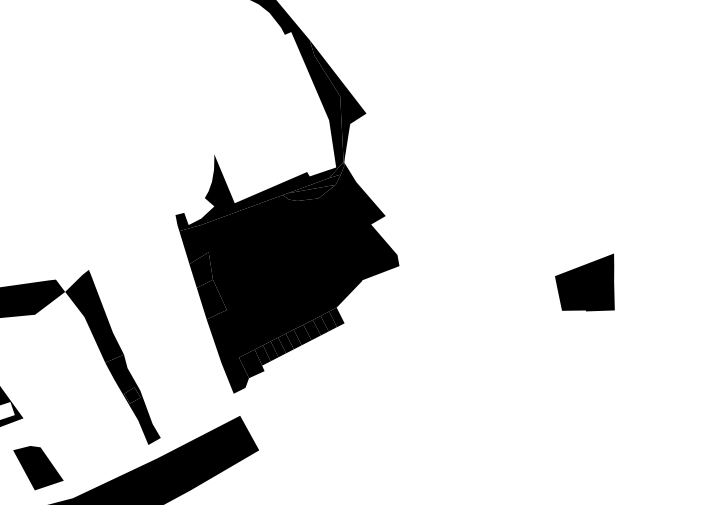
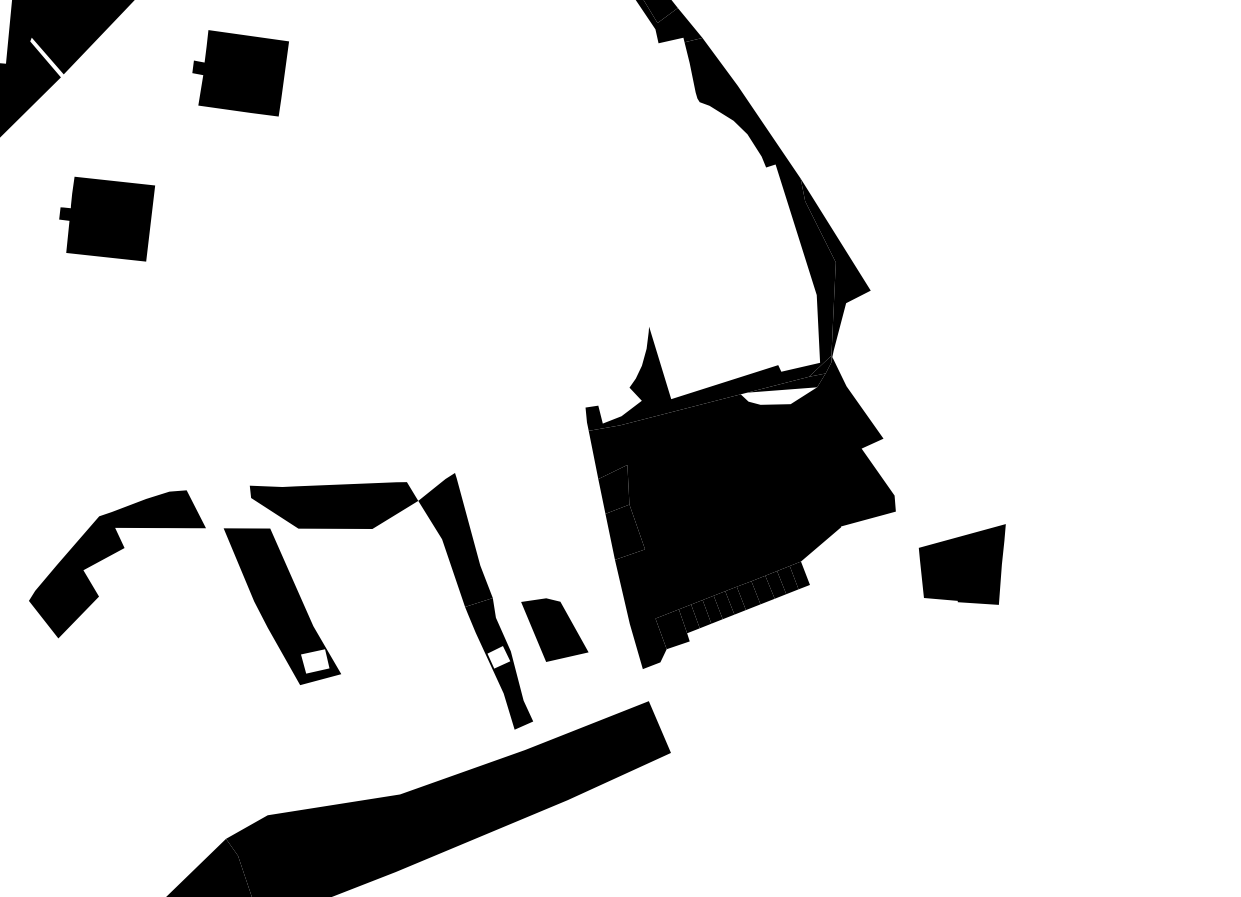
fill: (309, 193) -> (778, 395), removed
part: (585, 284) -> (961, 564), moved
fill: (132, 395) -> (498, 657), removed
part: (38, 467) -> (554, 629), moved

